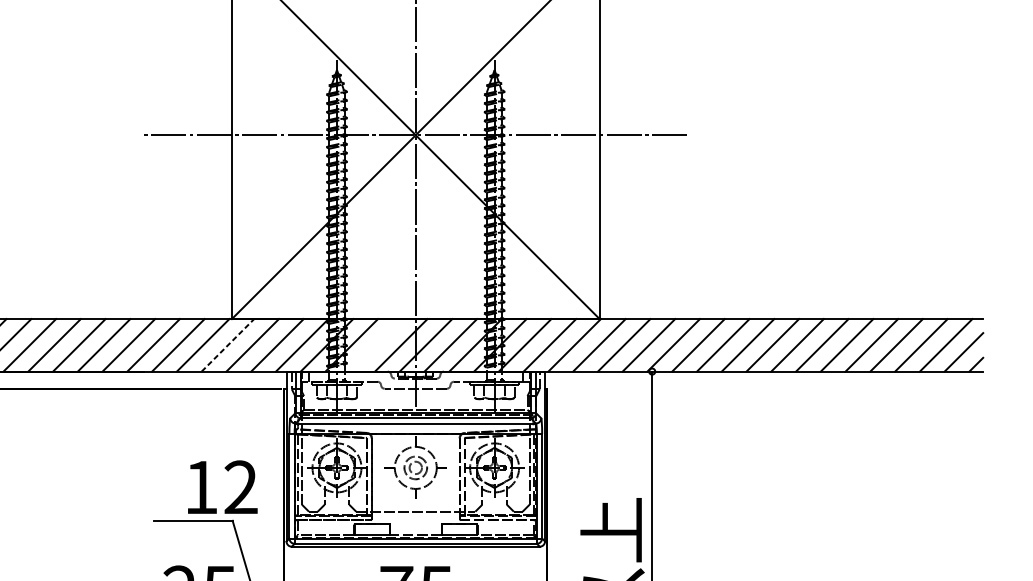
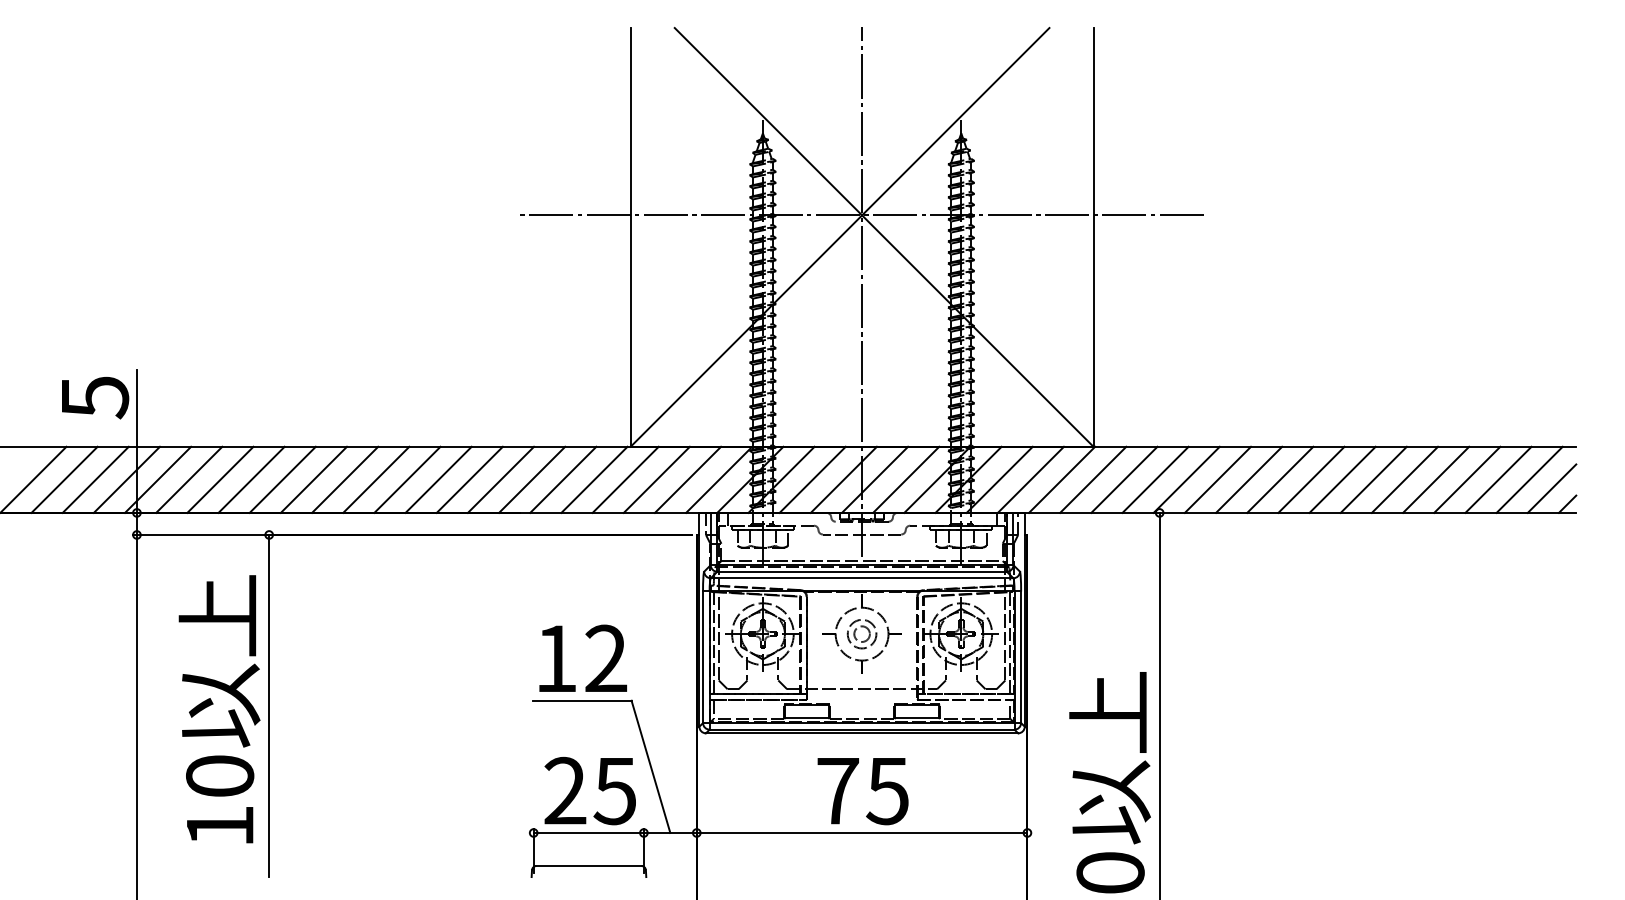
line: (227, 345) -> (625, 479), dashed -> solid
line: (376, 345) -> (812, 479), added
text: (222, 486) -> (582, 657), moved

